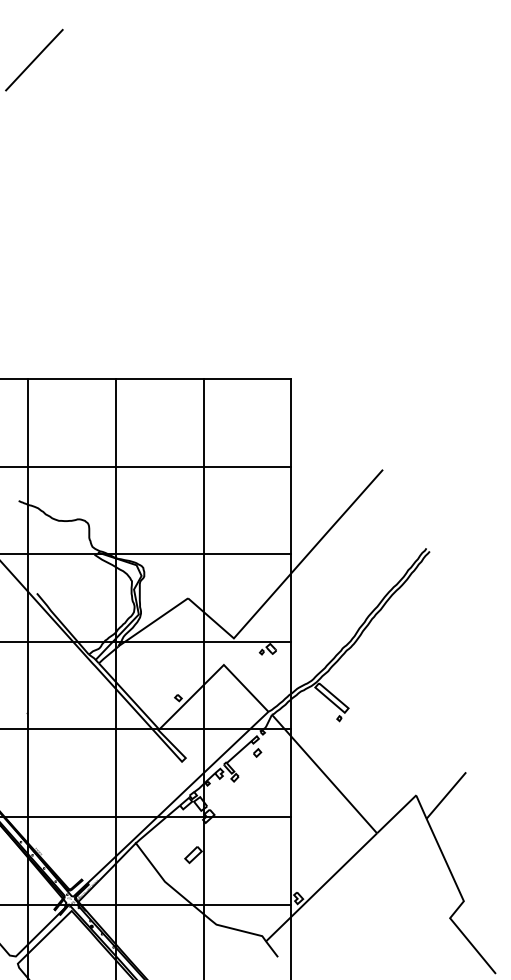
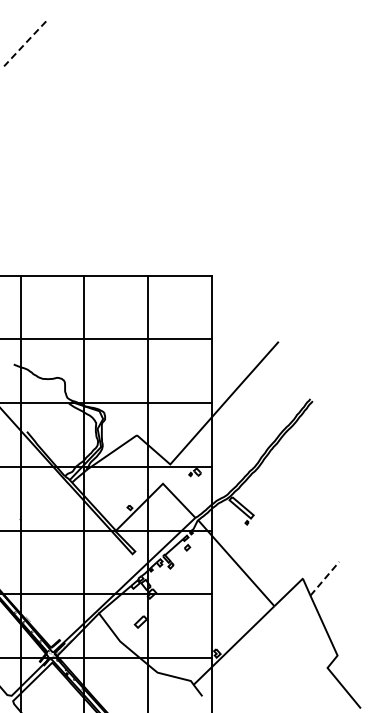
line: (34, 59) -> (25, 43), solid -> dashed
line: (447, 795) -> (325, 578), solid -> dashed

